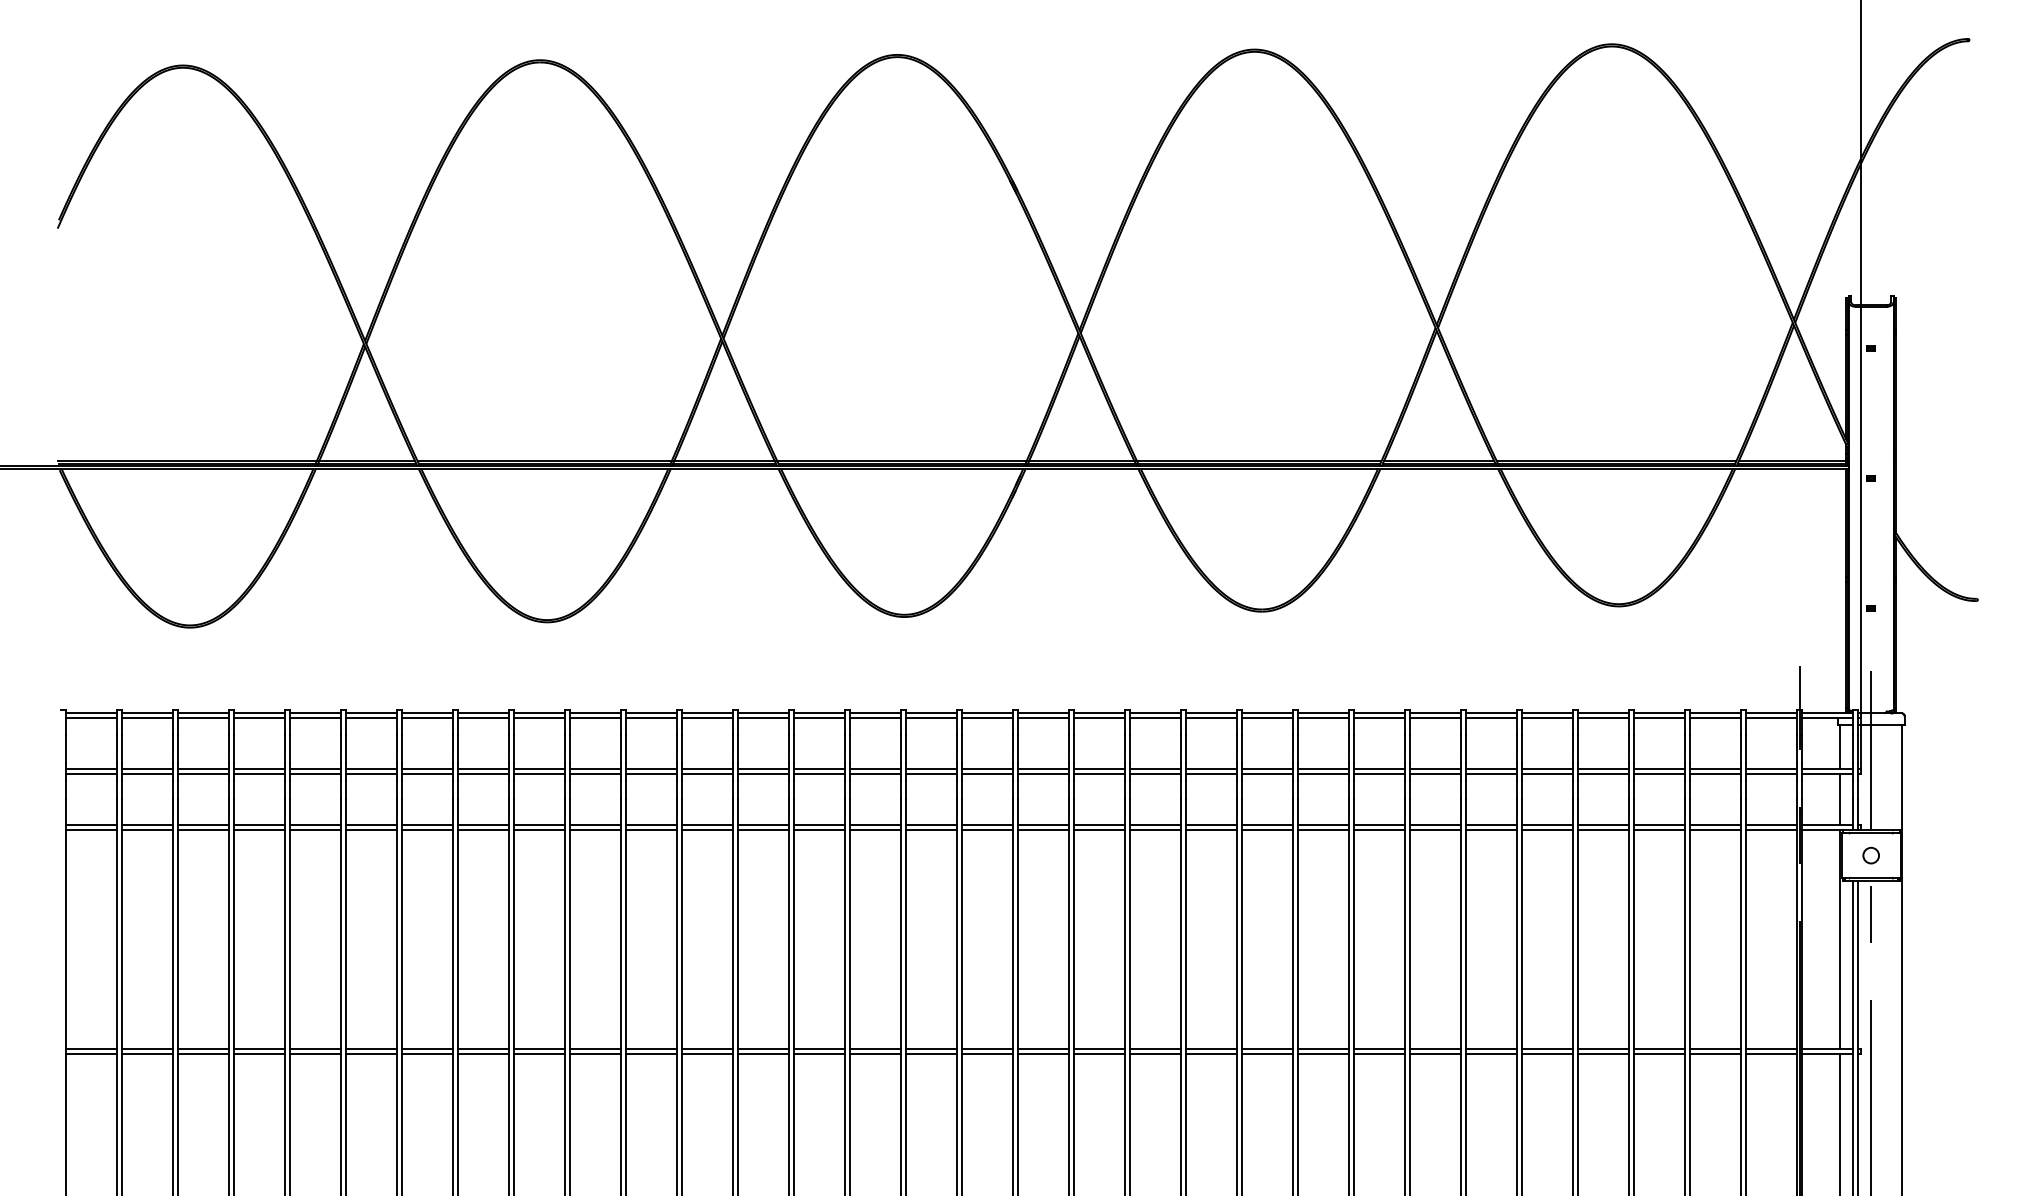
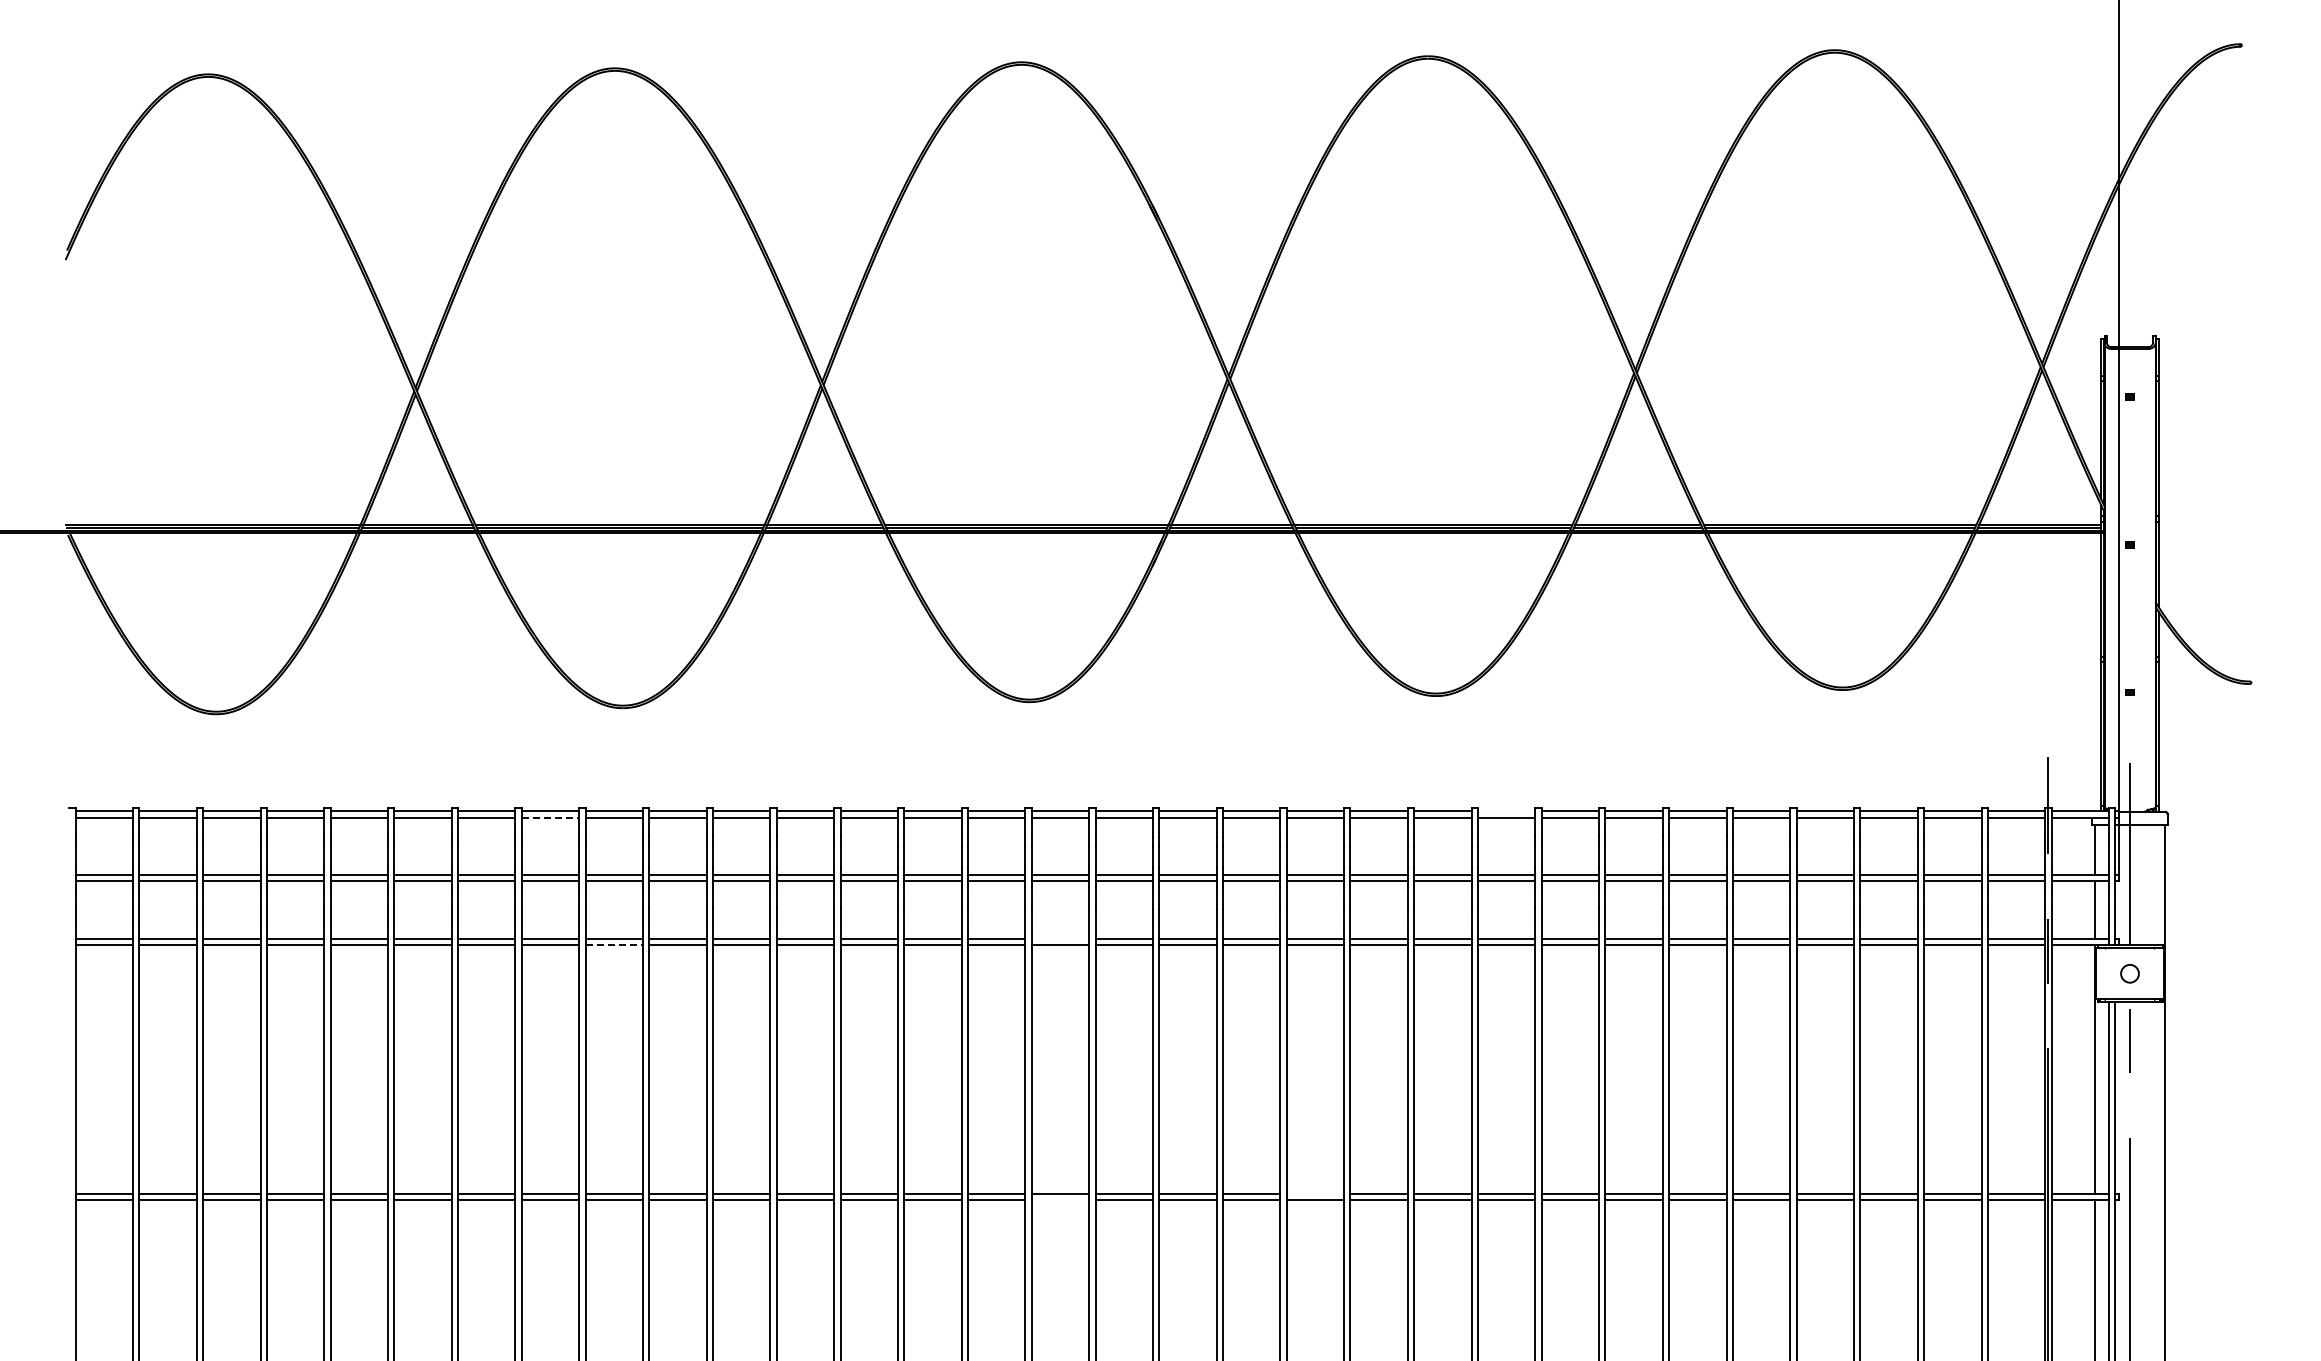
line: (1323, 713) -> (1506, 811), removed
line: (483, 718) -> (550, 817), solid -> dashed
line: (931, 824) -> (1060, 938), removed
line: (539, 830) -> (614, 945), solid -> dashed
line: (1155, 1048) -> (1315, 1193), removed
line: (931, 1054) -> (1060, 1200), removed

